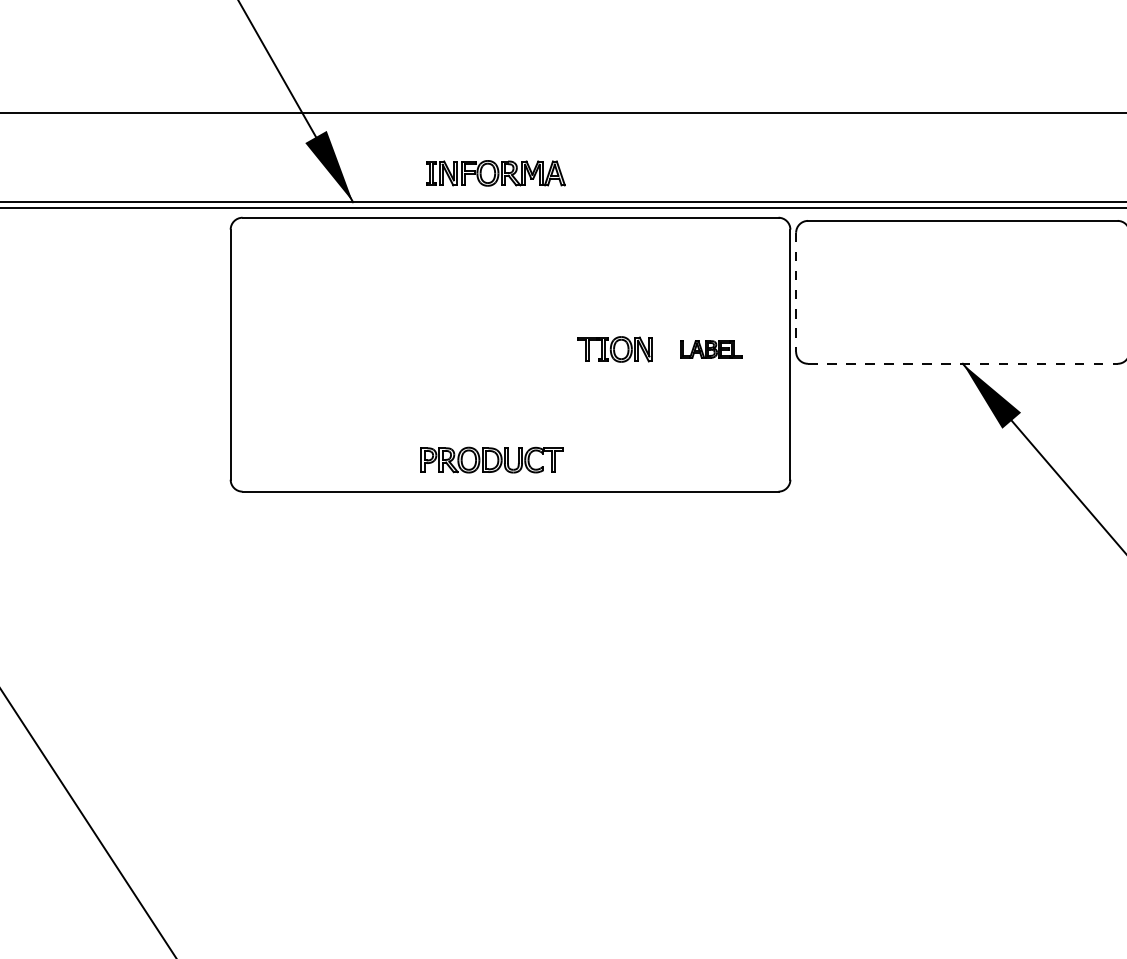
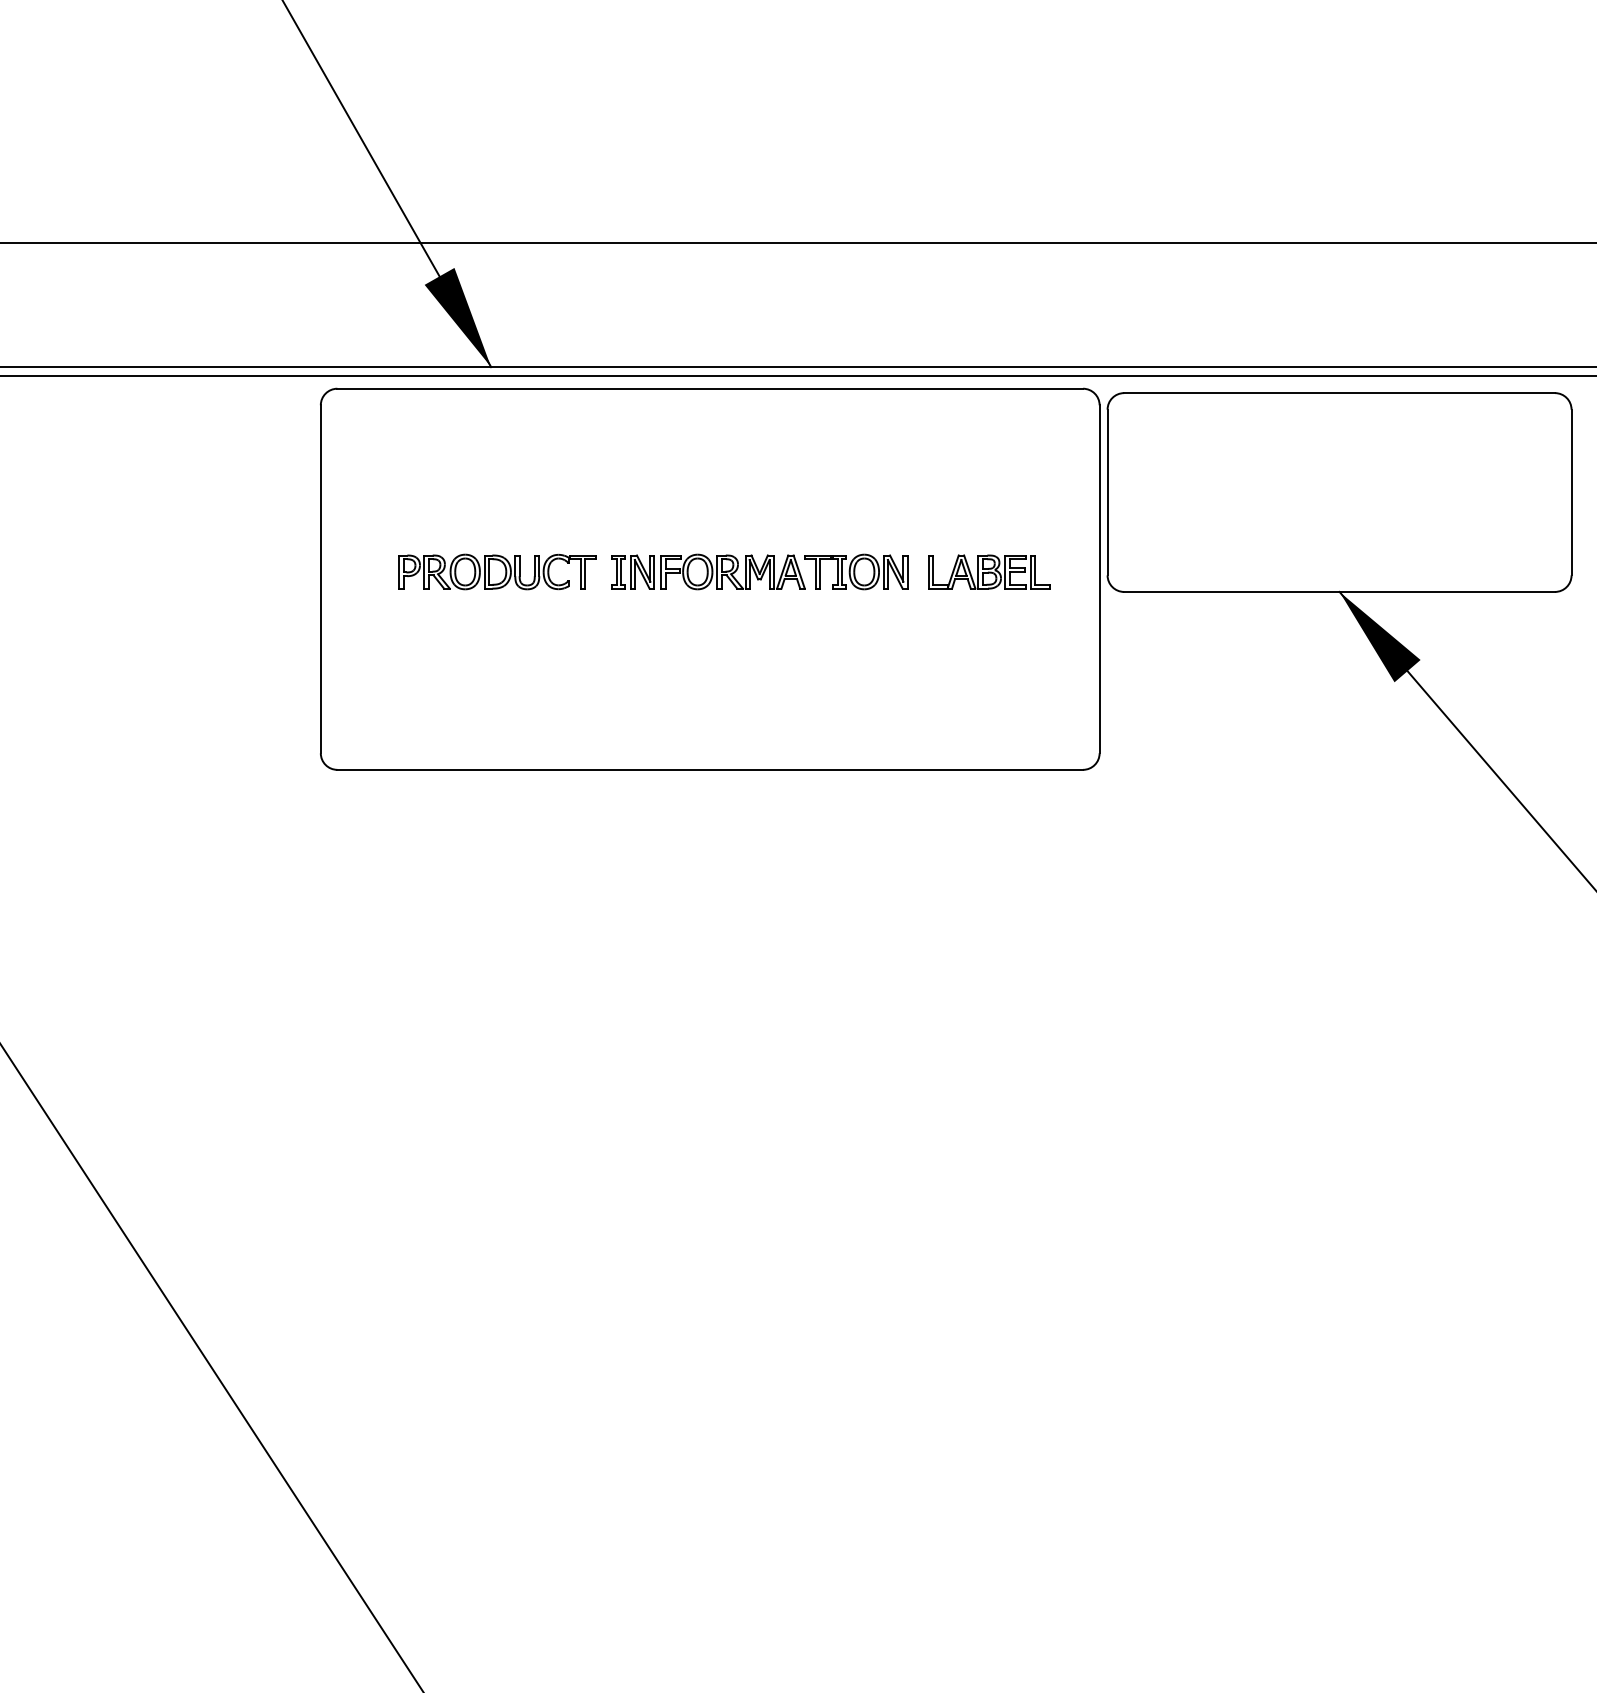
part: (495, 173) -> (708, 571), moved
line: (796, 292) -> (1107, 492), dashed -> solid
part: (711, 349) -> (989, 571), size x1.43
line: (963, 363) -> (1340, 591), dashed -> solid
part: (492, 459) -> (497, 571), moved

